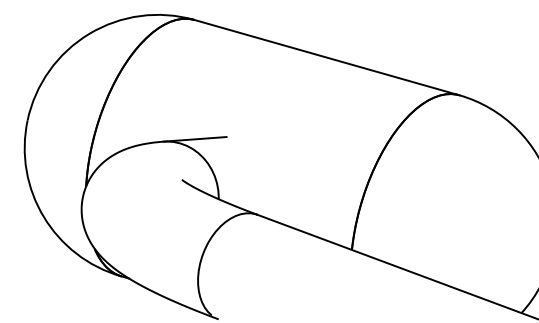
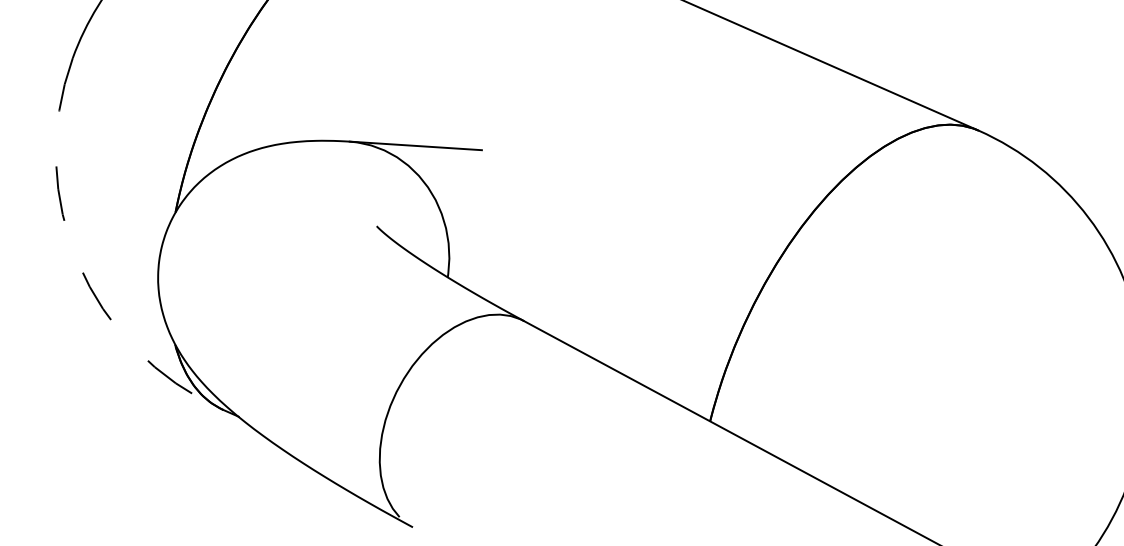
arc: (43, 216) -> (78, 262), solid -> dashed

